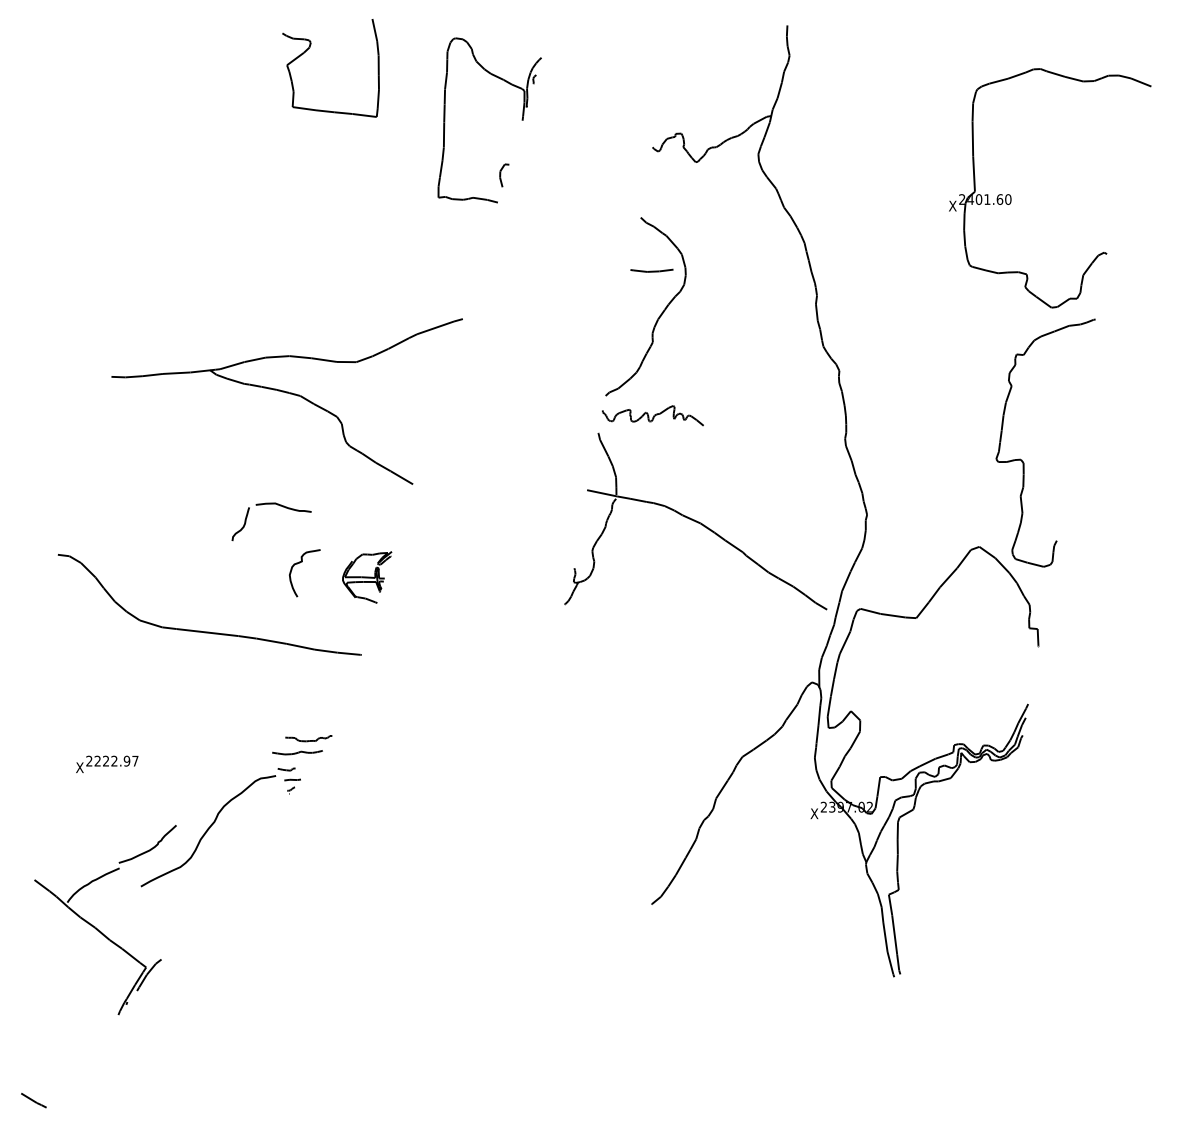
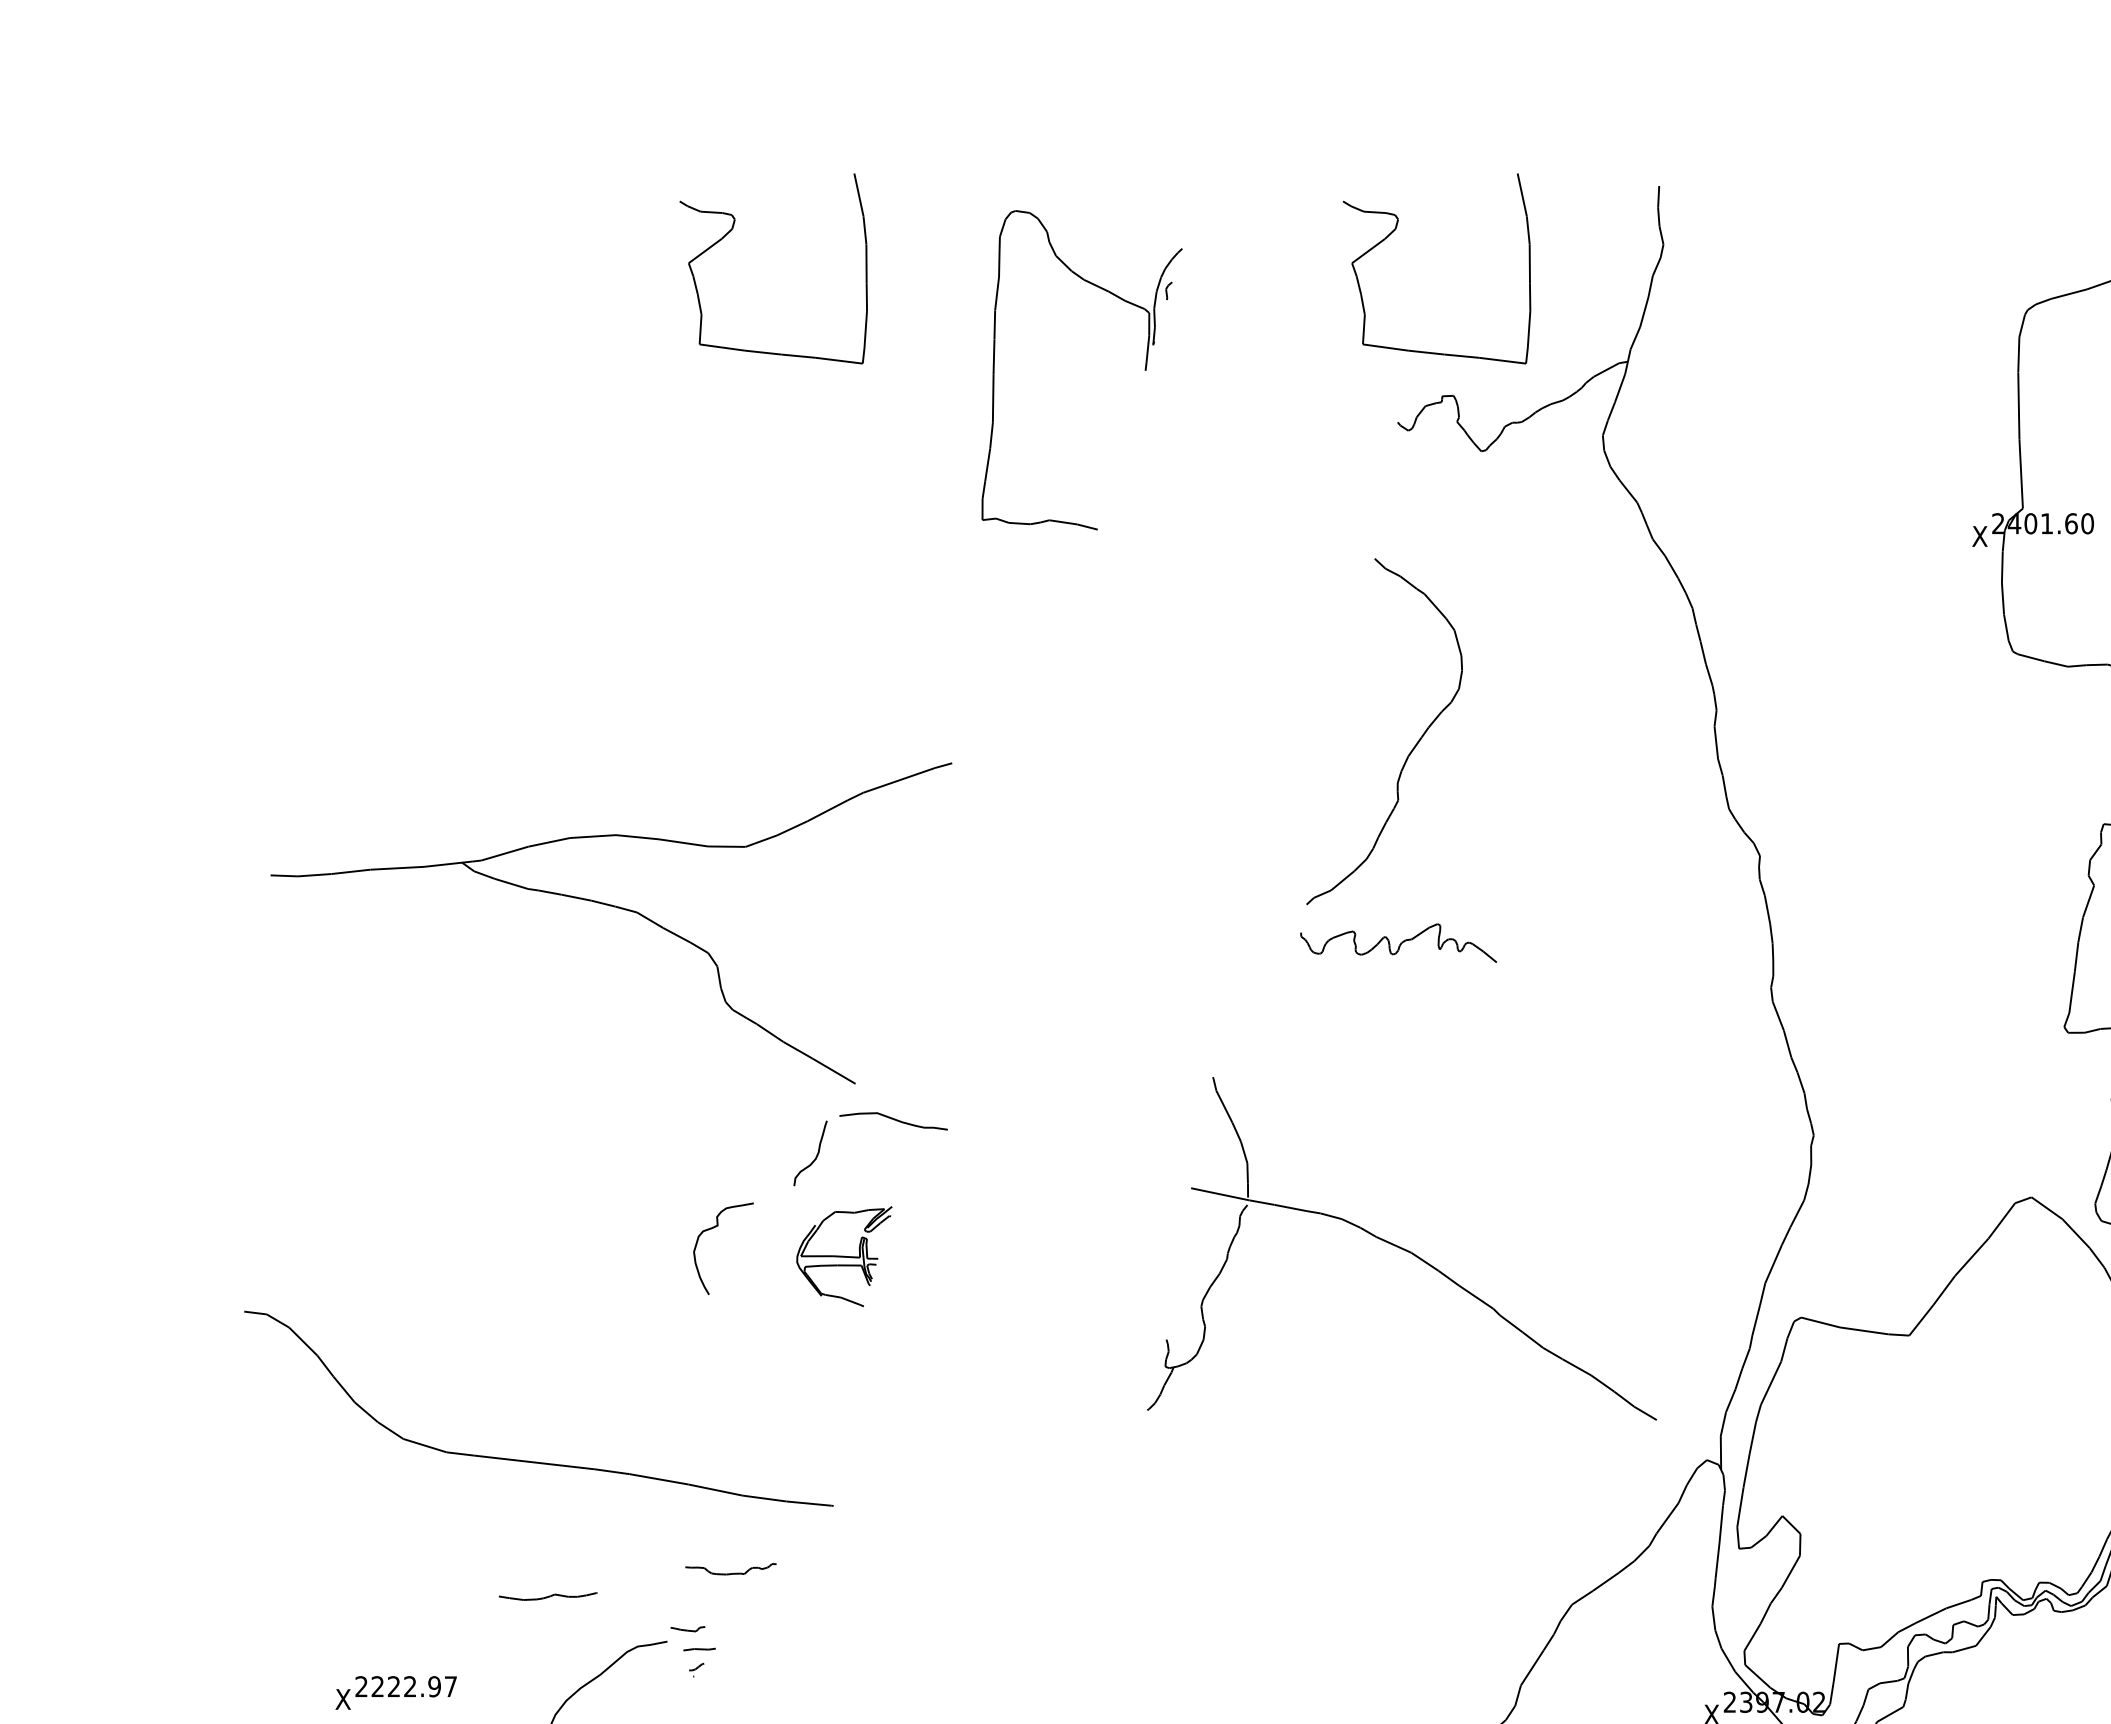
curve: (652, 47) -> (1397, 228), added
line: (501, 175) -> (1104, 477), removed
line: (651, 270) -> (1395, 661), removed
part: (286, 393) -> (610, 907), moved
part: (271, 504) -> (869, 1115), moved
part: (695, 521) -> (1401, 1248), moved
curve: (209, 631) -> (538, 1460), moved
curve: (297, 752) -> (548, 1596), moved
text: (107, 763) -> (396, 1691), moved

